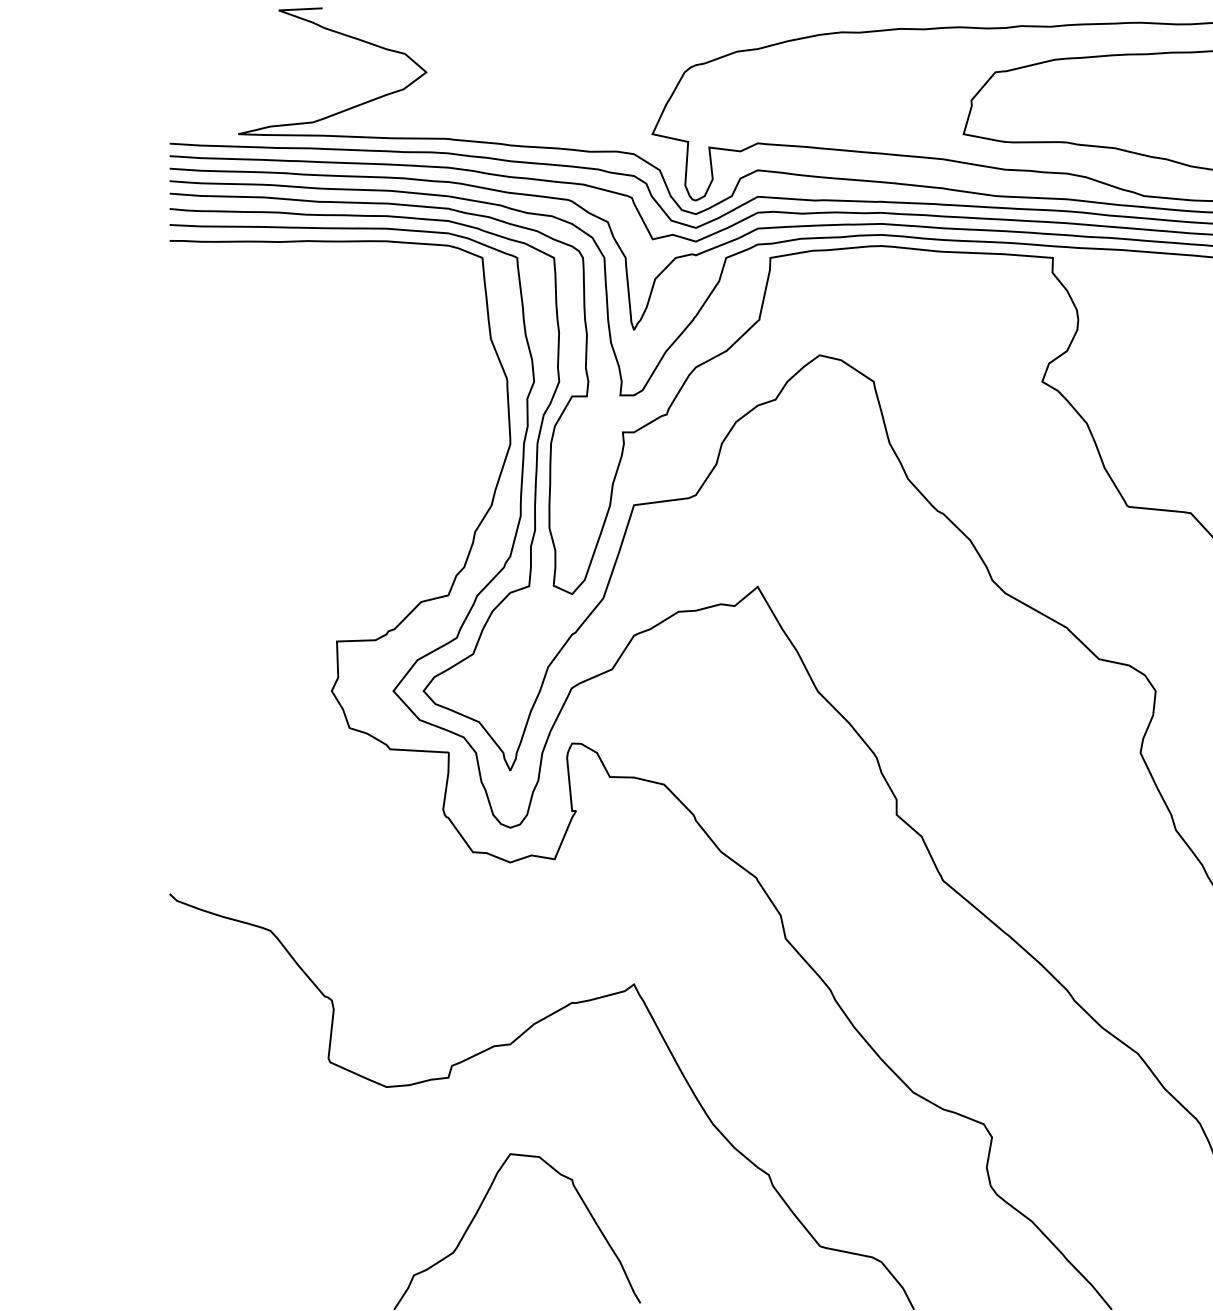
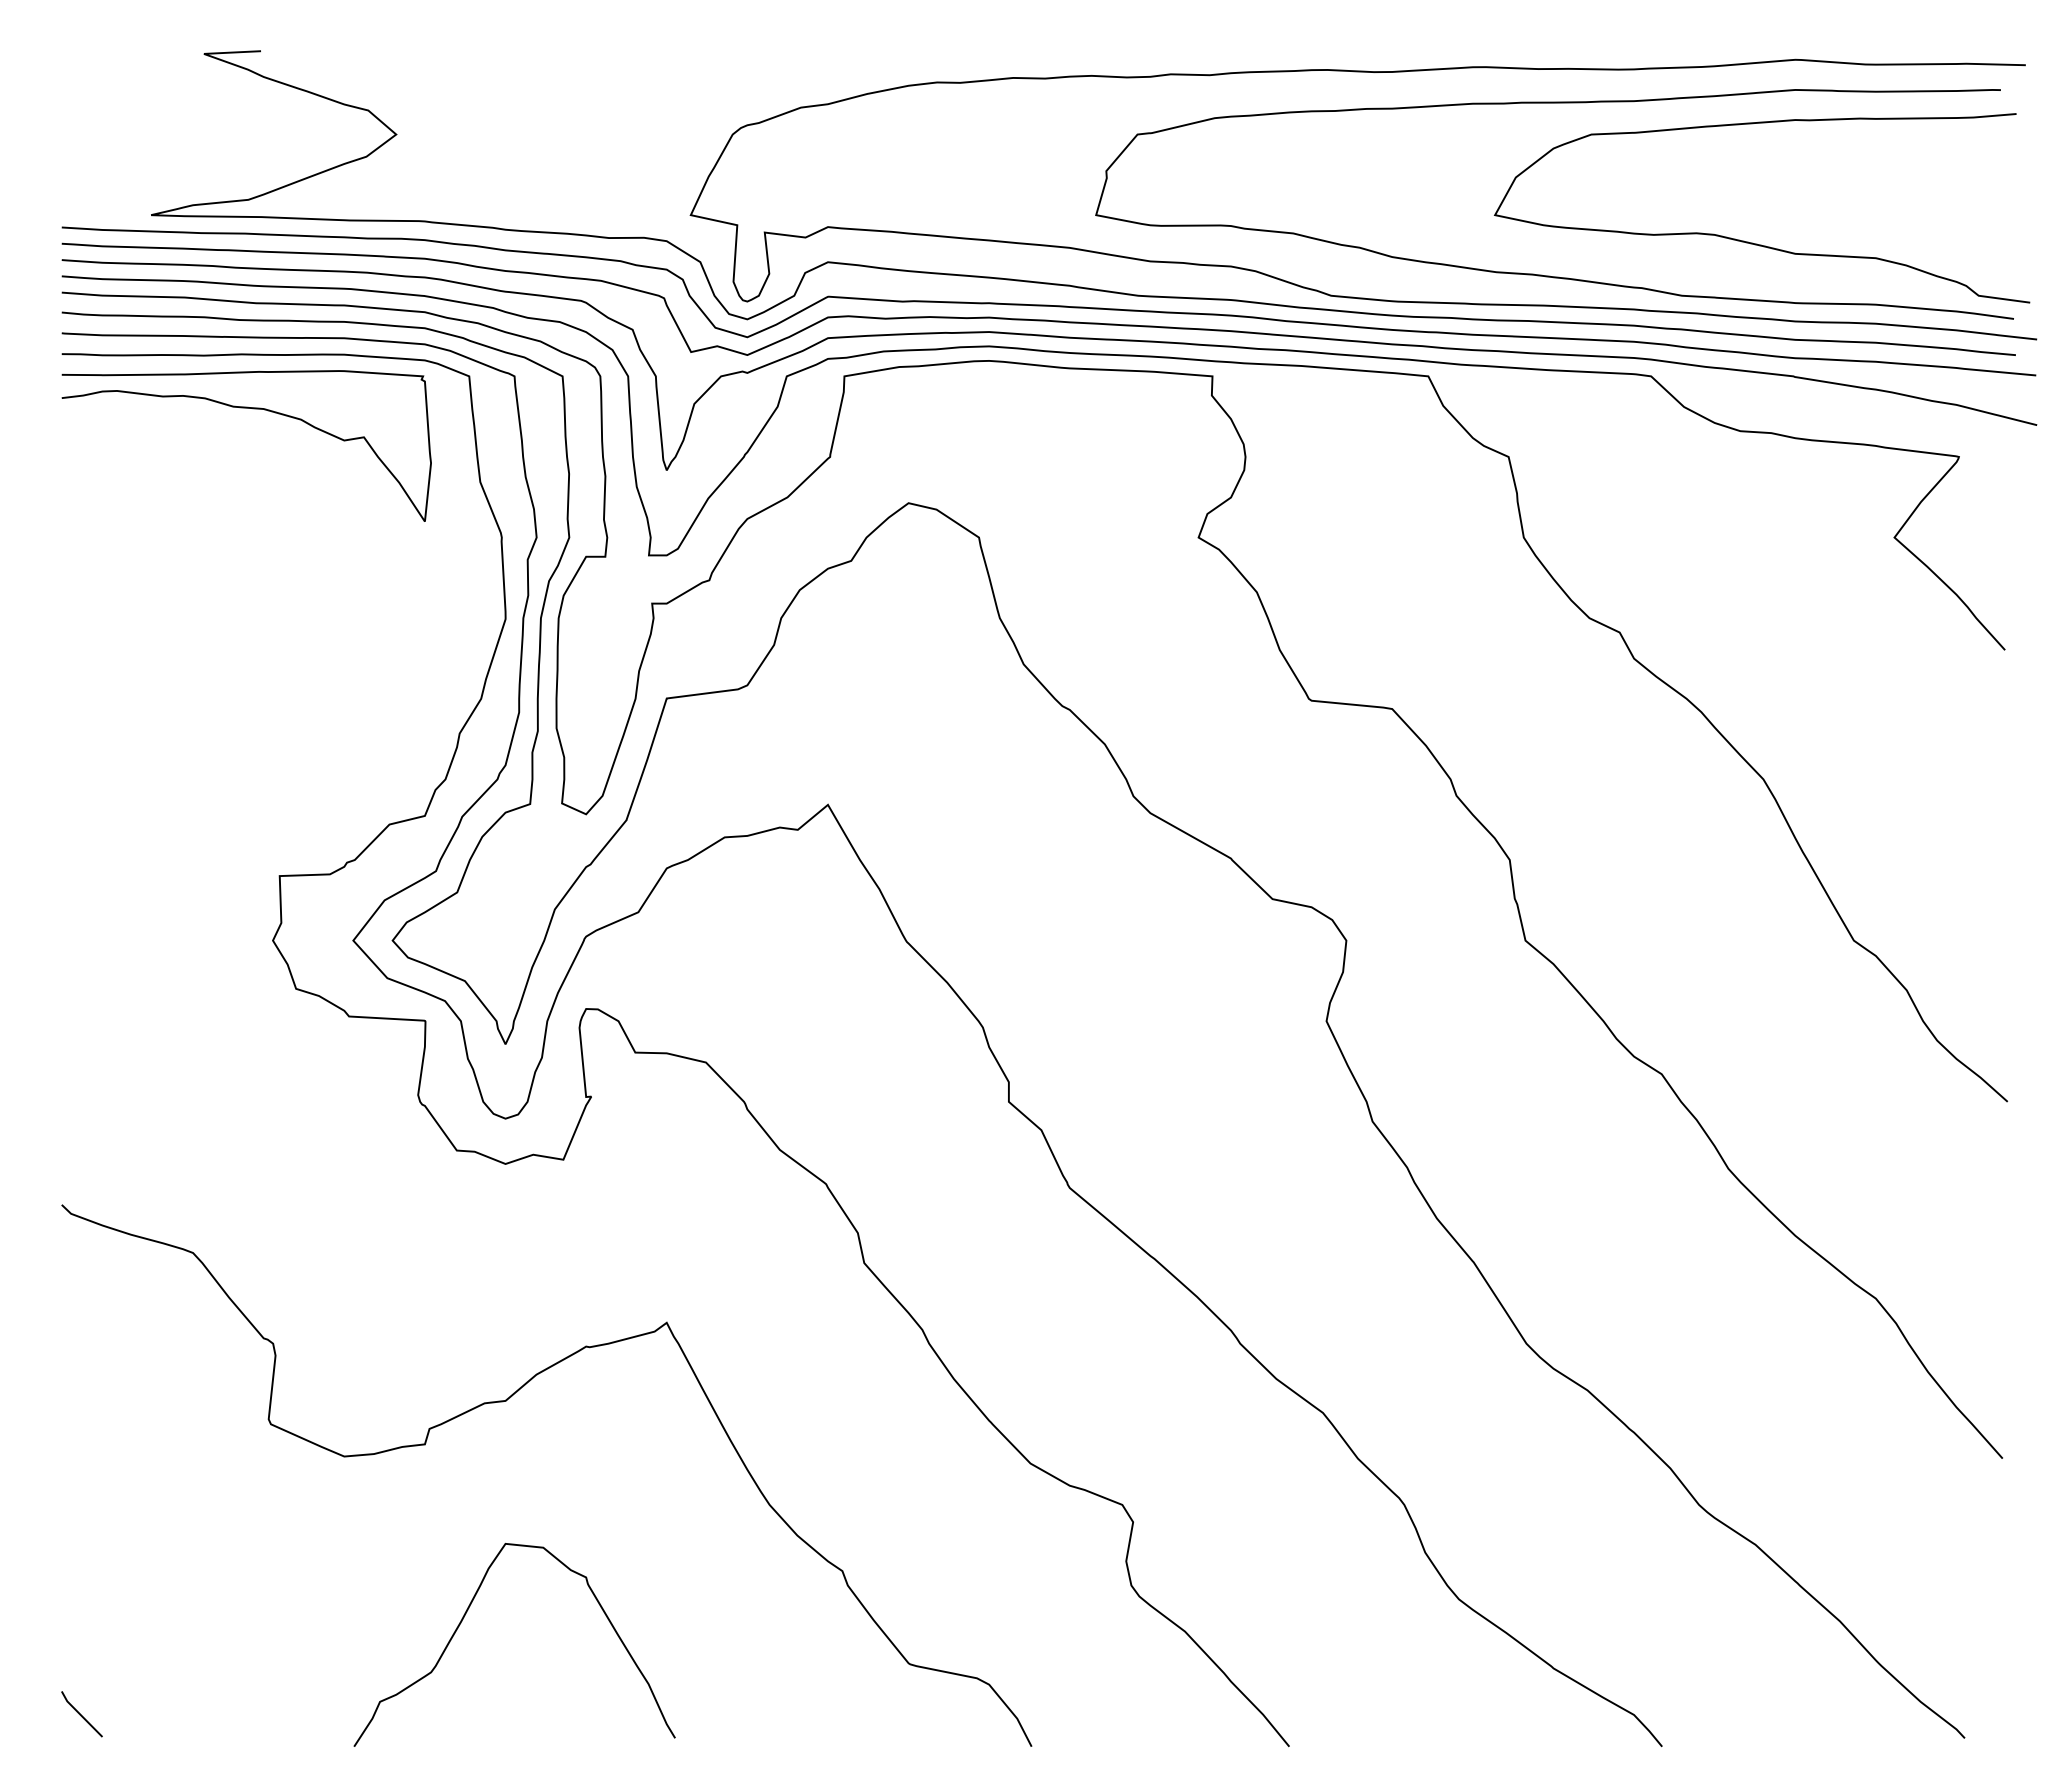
curve: (316, 283) -> (253, 409), added
line: (184, 1285) -> (81, 1714), added

